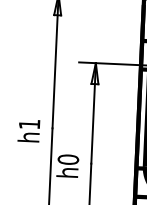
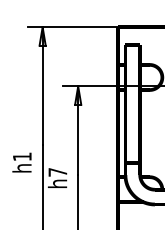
text: (28, 130) -> (21, 162), moved
text: (68, 158) -> (57, 171), h0 -> h7

